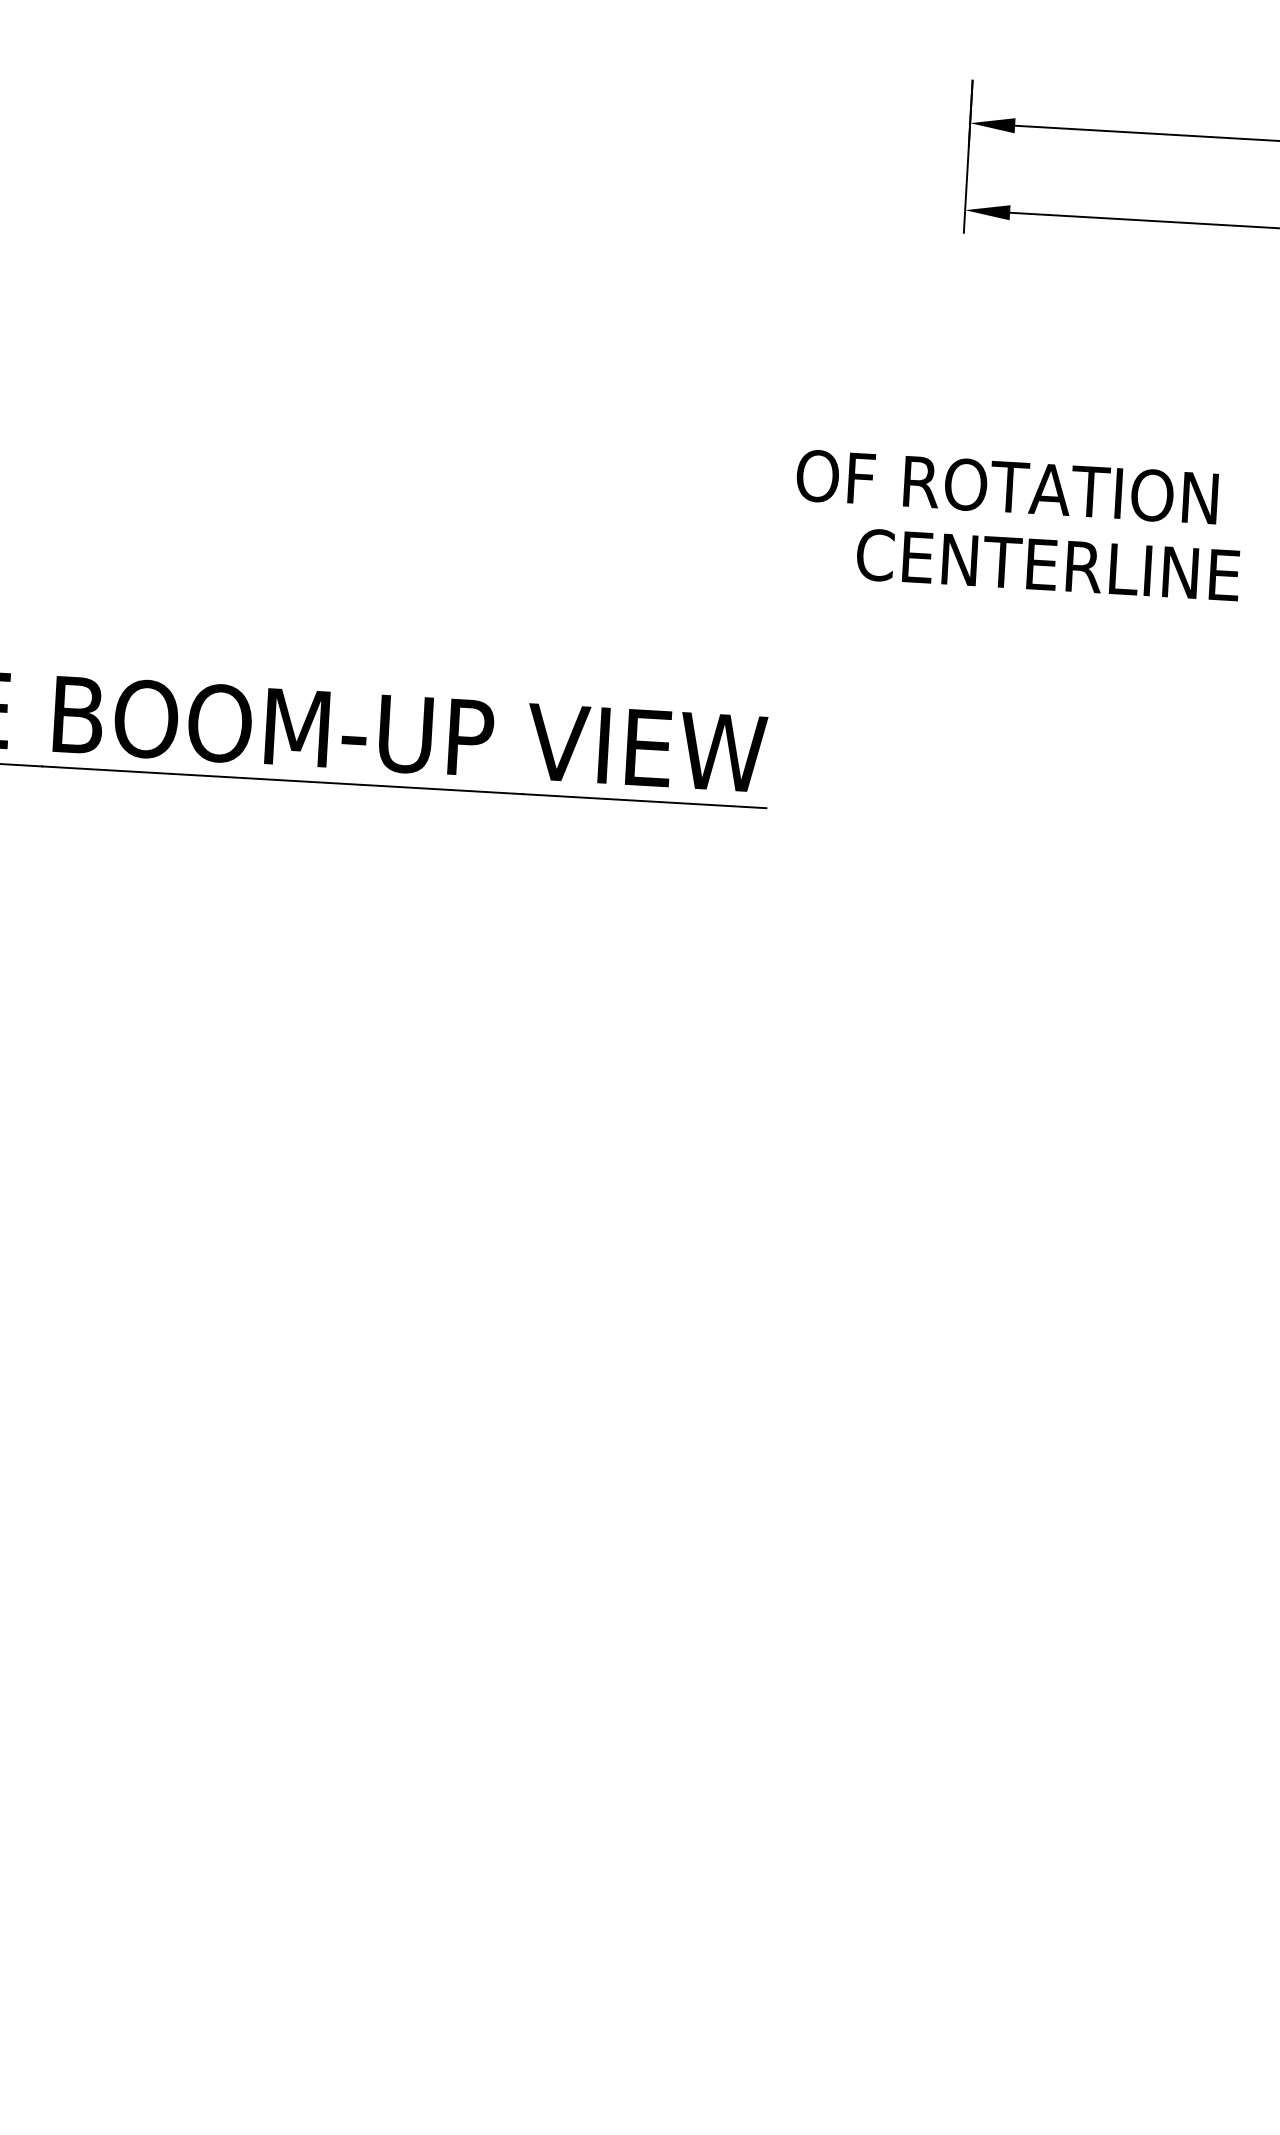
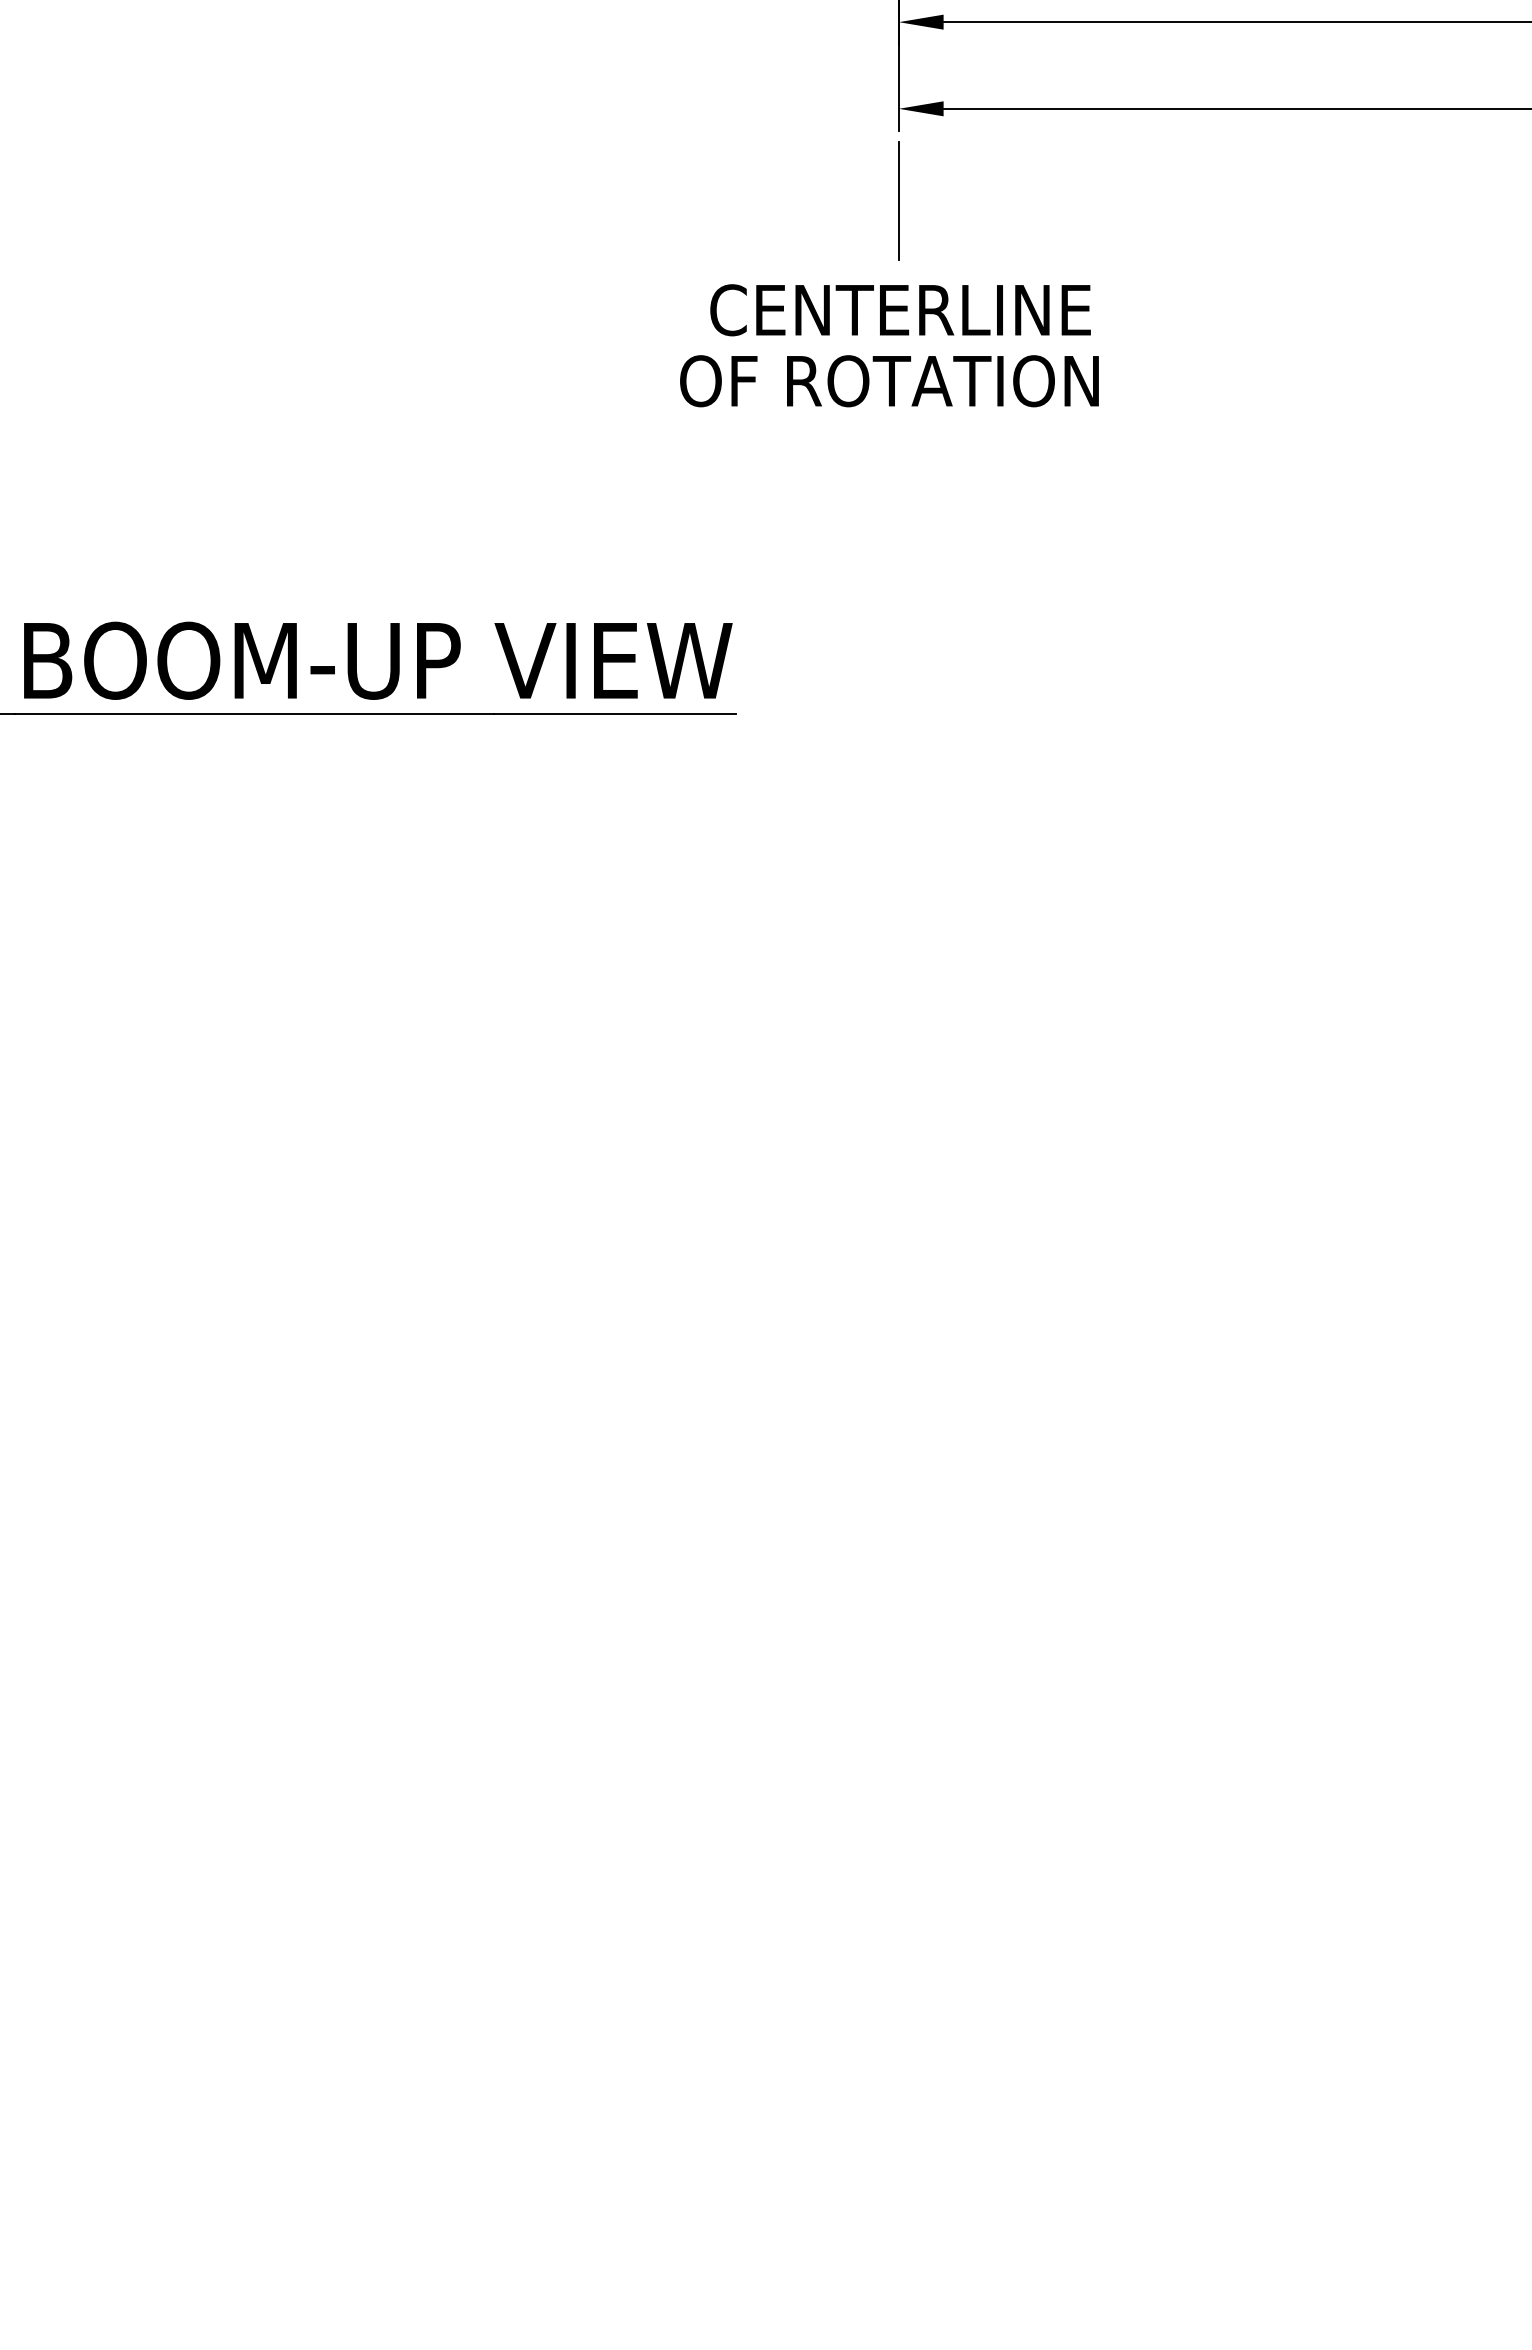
line: (959, 302) -> (898, 200), added
text: (1007, 487) -> (889, 381), moved
text: (1048, 565) -> (900, 310), moved

